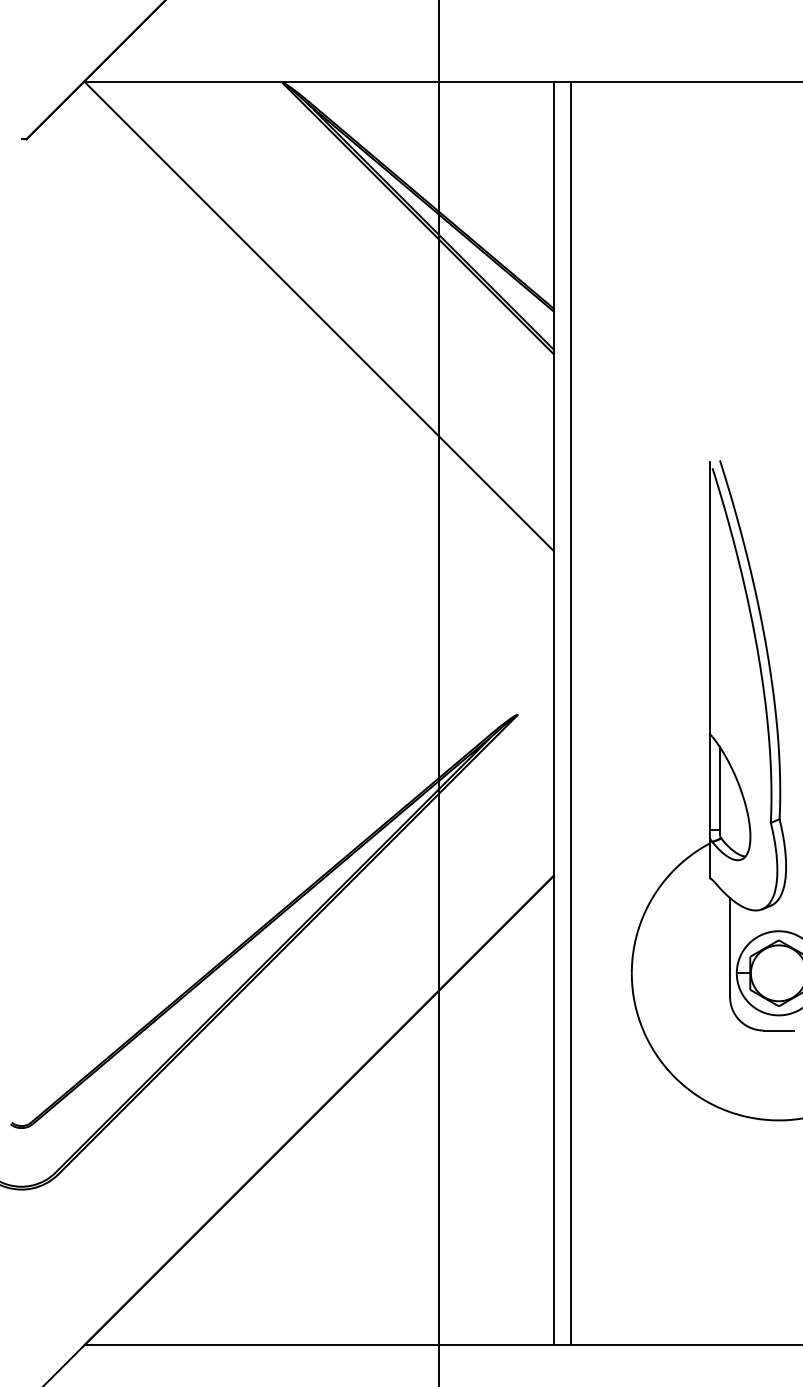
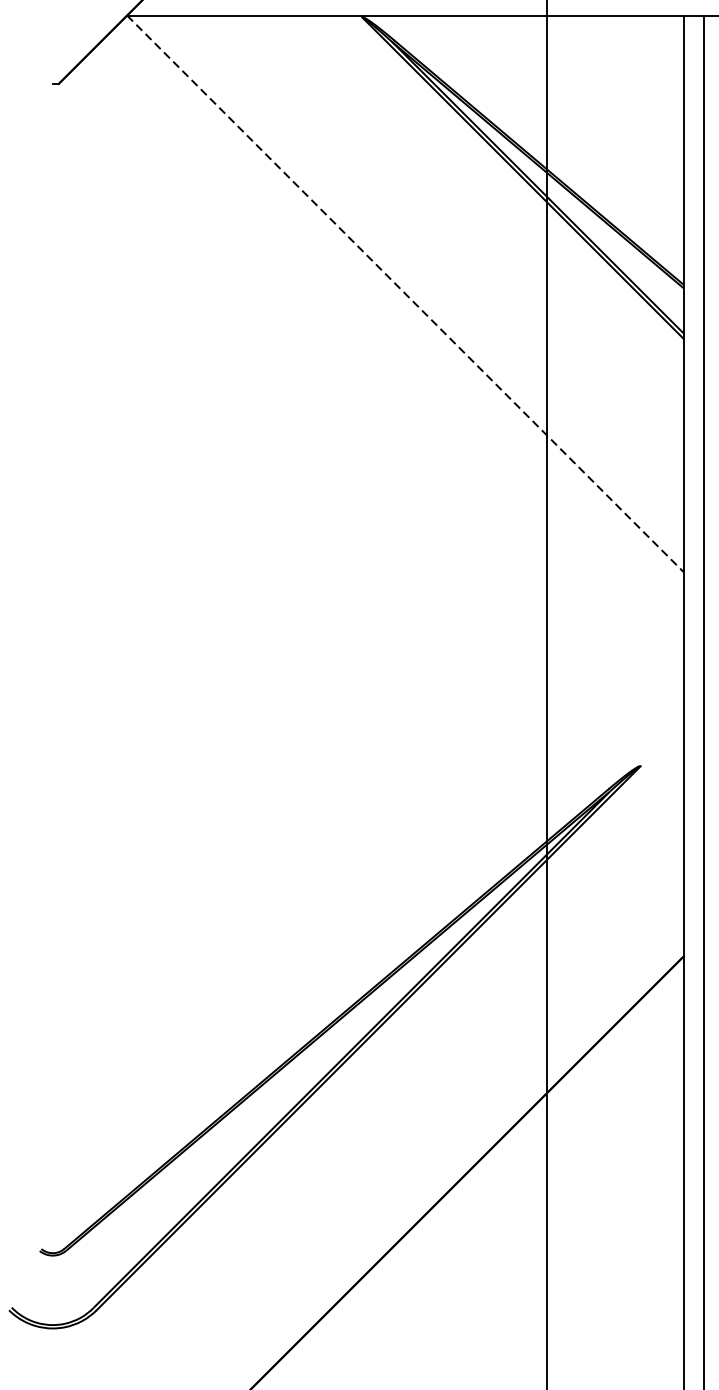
line: (319, 316) -> (405, 293), solid -> dashed

